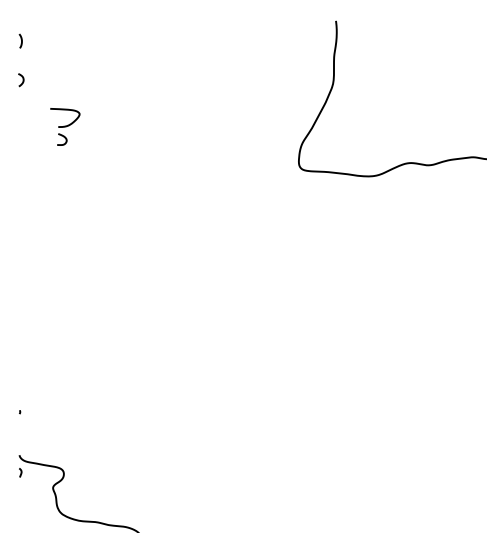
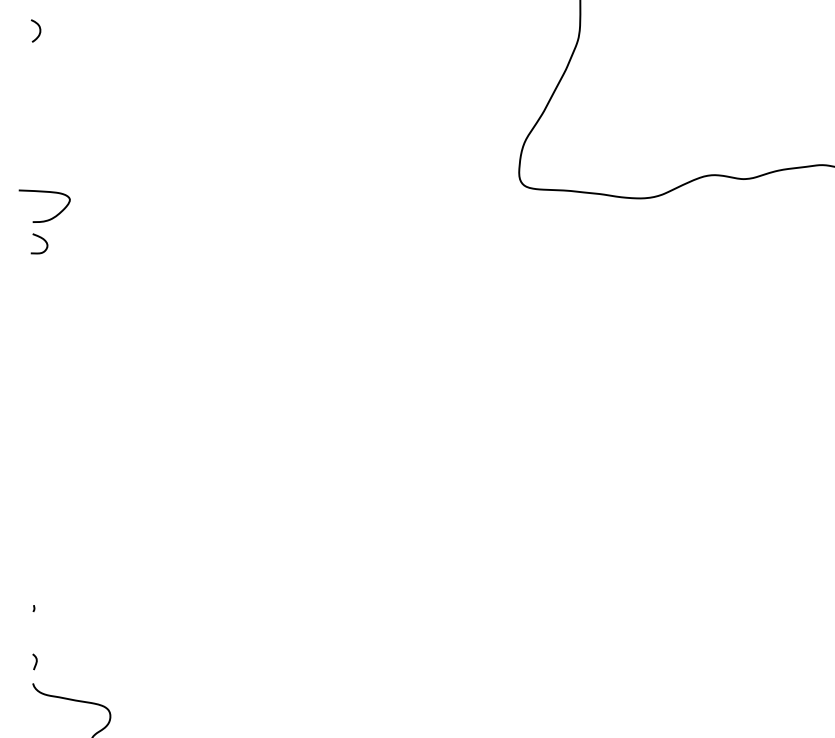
part: (65, 126) -> (45, 221), moved
curve: (20, 472) -> (34, 661), moved

